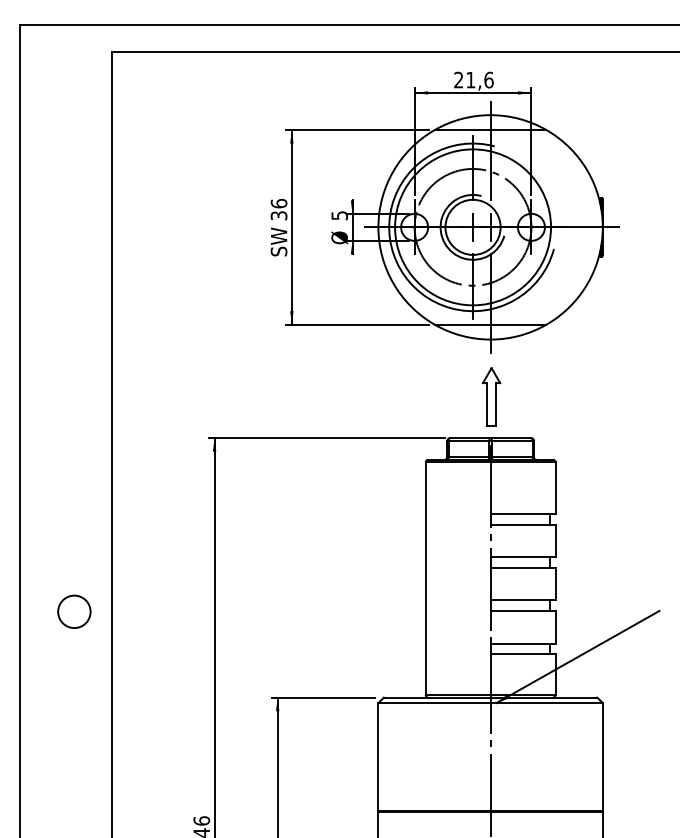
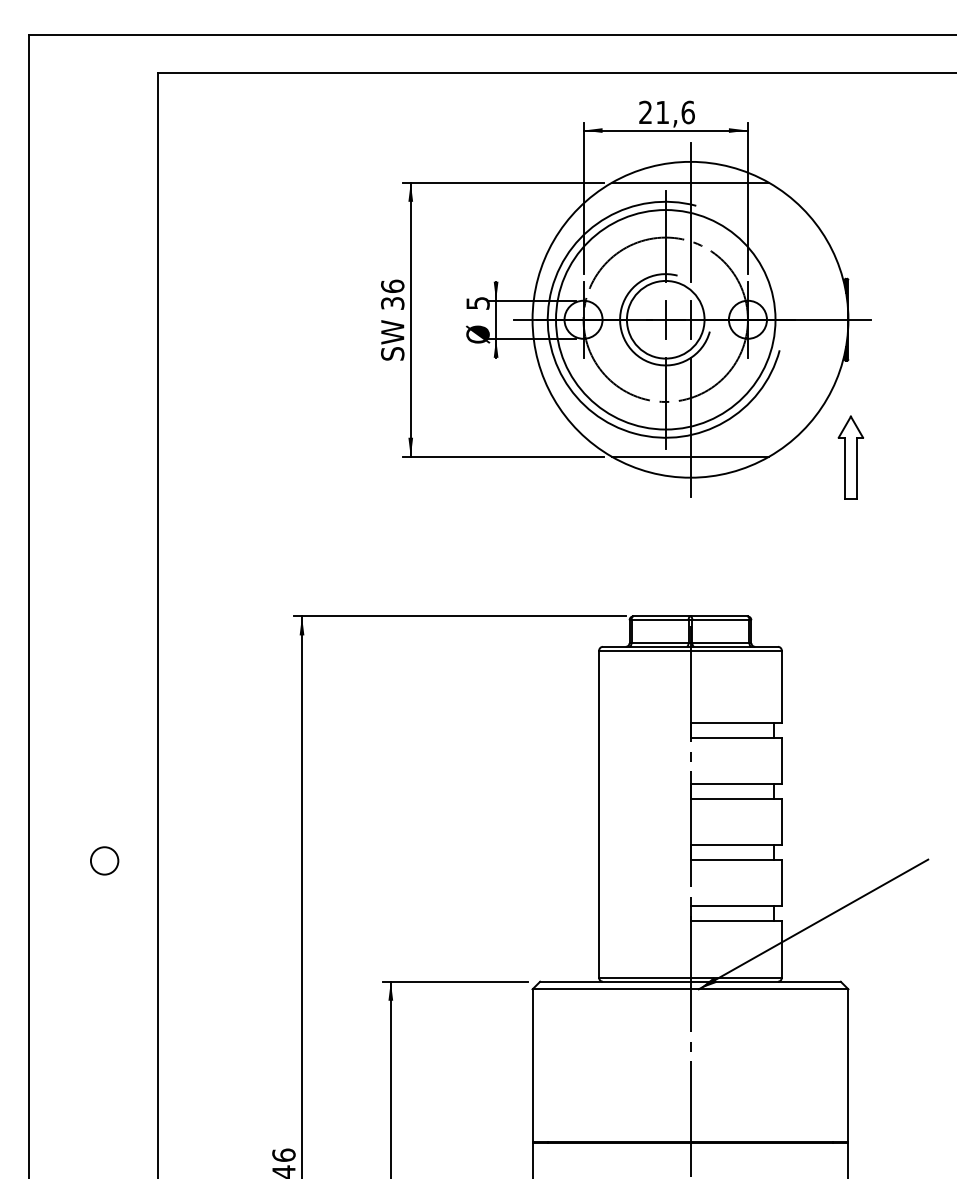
part: (491, 396) -> (850, 456), moved
circle: (74, 611) -> (104, 860), size x0.6

